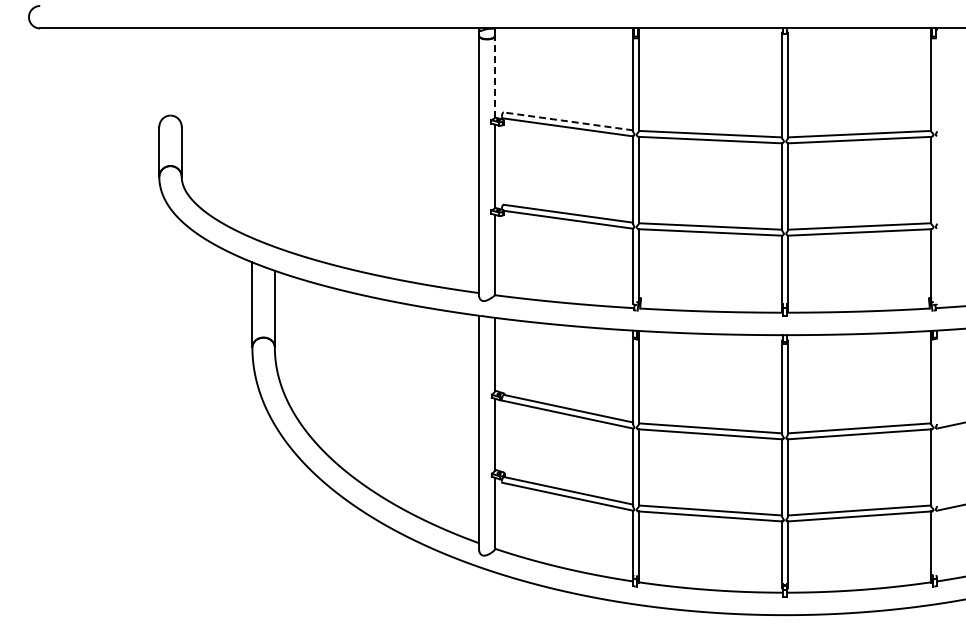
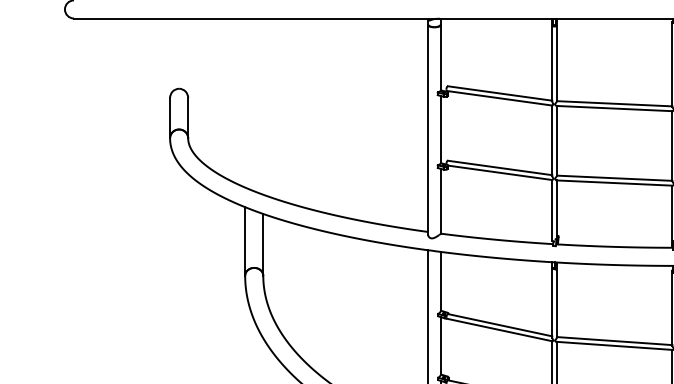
line: (494, 77) -> (440, 58), dashed -> solid
line: (567, 121) -> (499, 93), dashed -> solid

